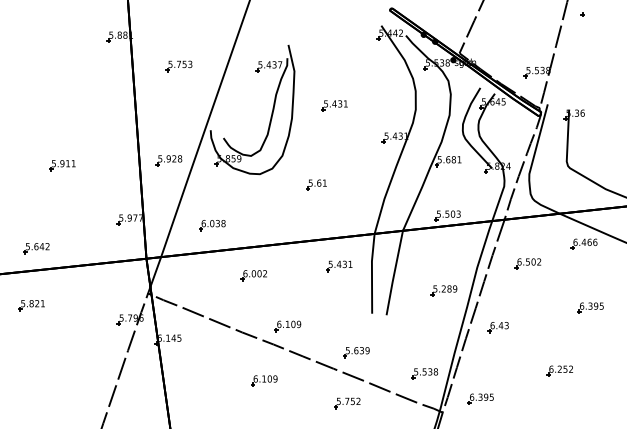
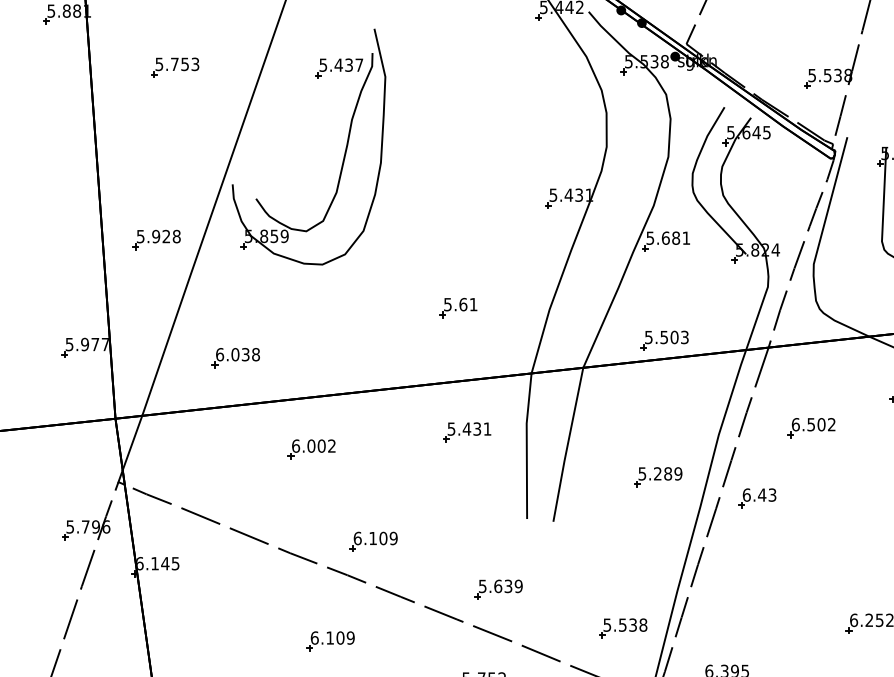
part: (334, 105) -> (458, 139), removed
part: (316, 184) -> (458, 307), moved
part: (497, 327) -> (755, 498), moved

